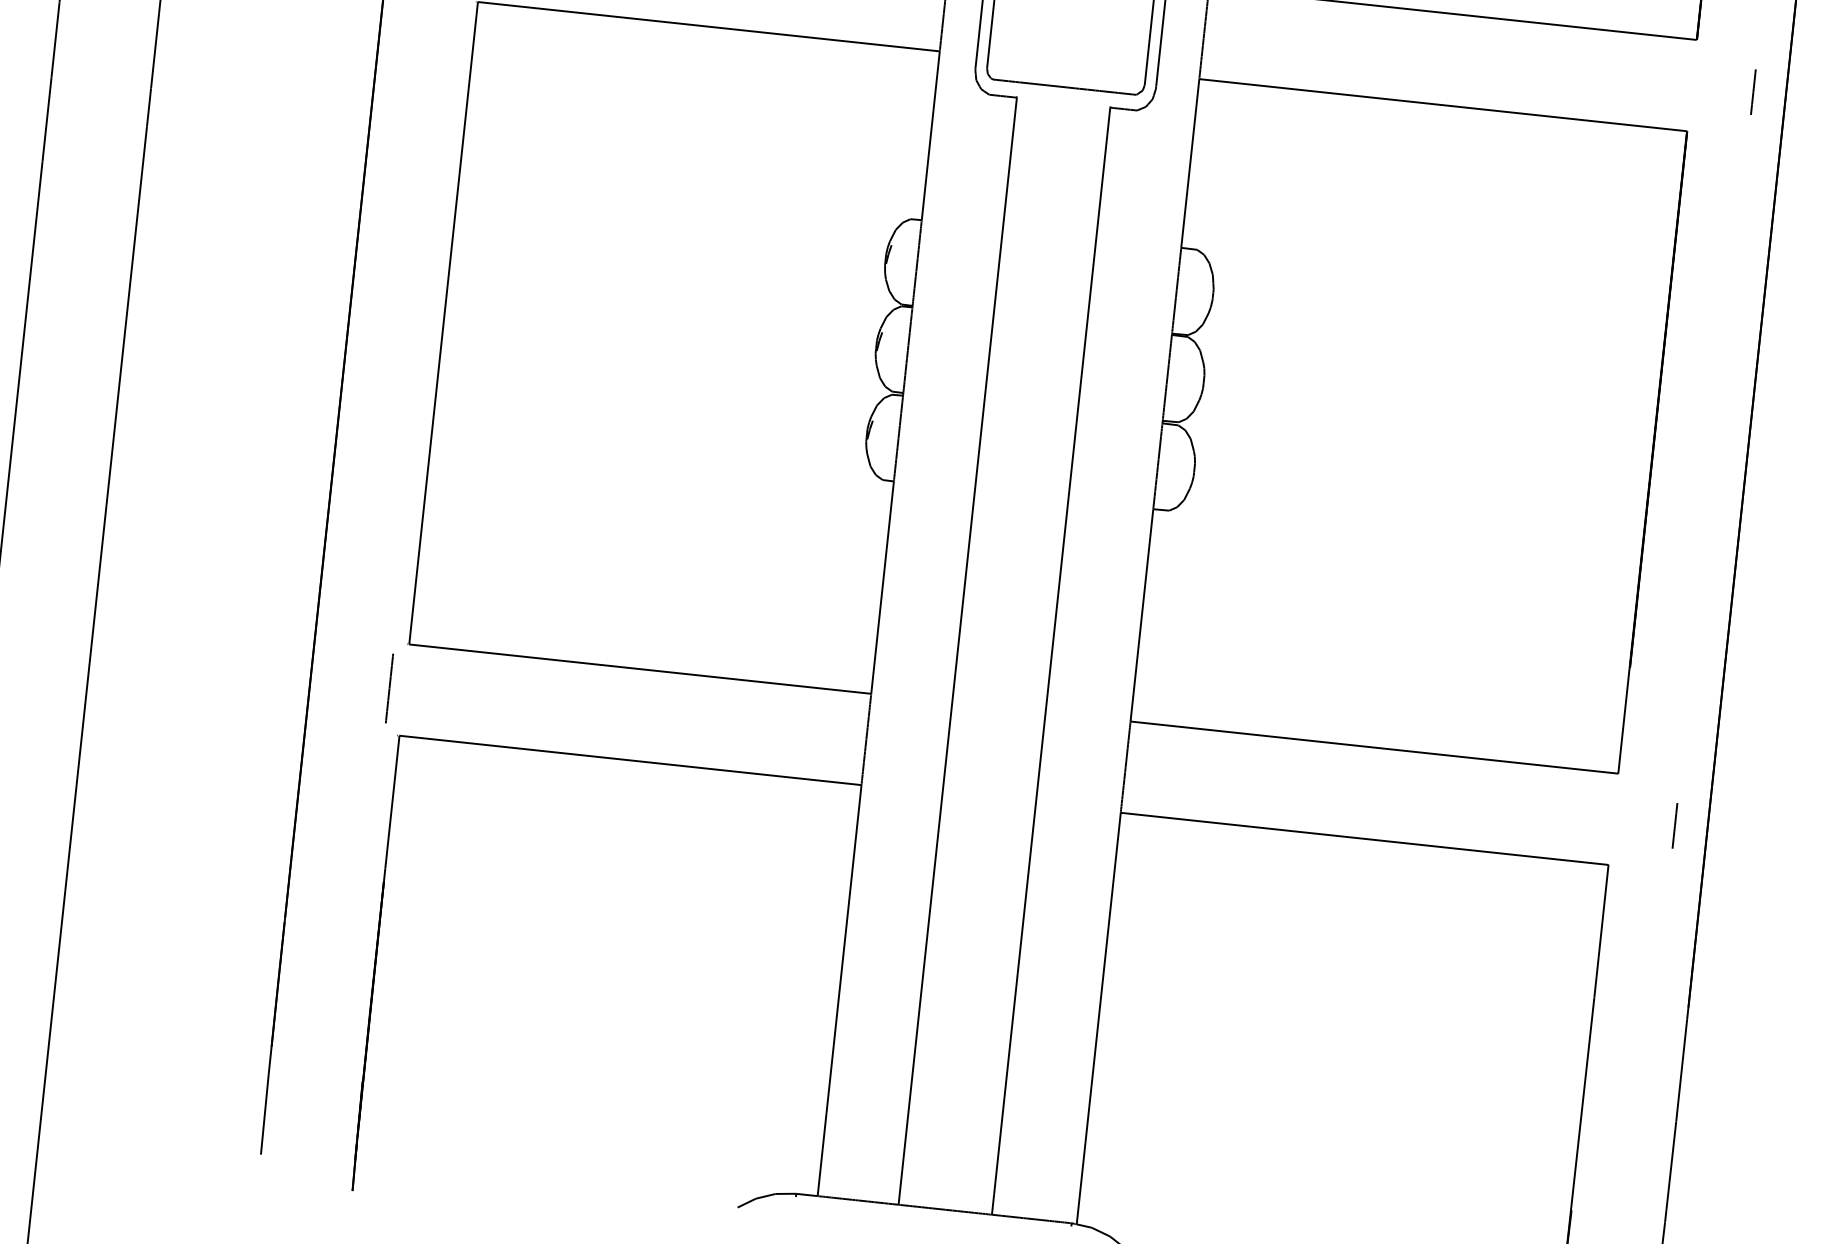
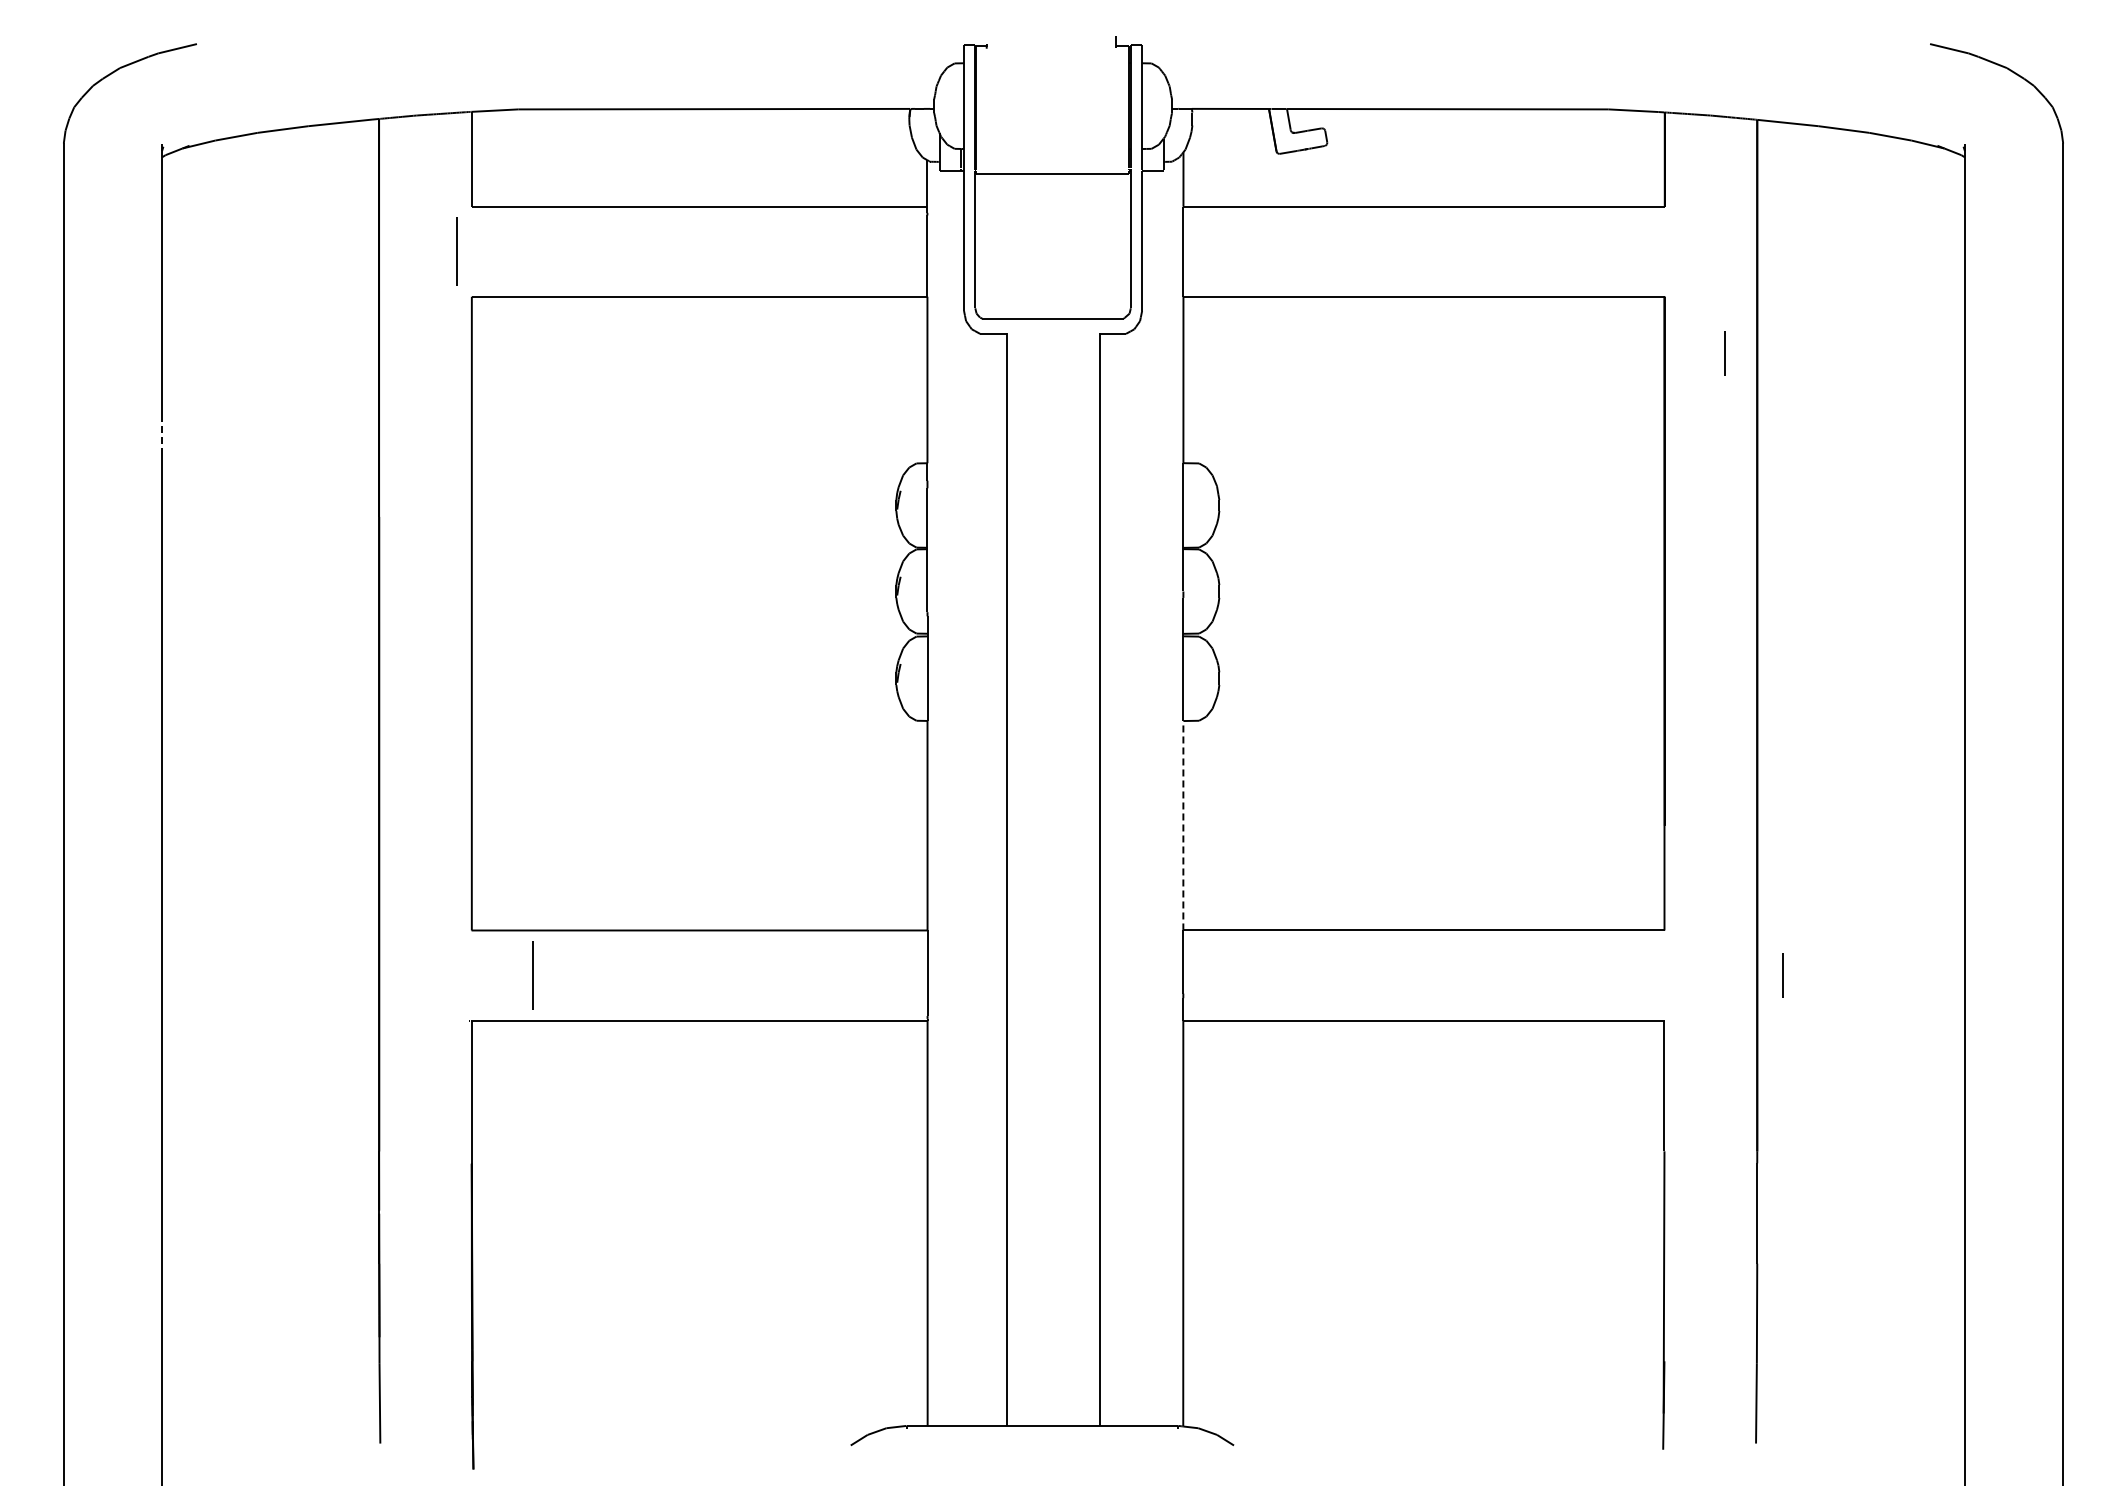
line: (1752, 91) -> (1724, 353), moved
line: (149, 107) -> (162, 433), solid -> dashed
line: (1142, 615) -> (1183, 825), solid -> dashed
line: (388, 688) -> (532, 975), moved
line: (1674, 825) -> (1782, 975), moved

